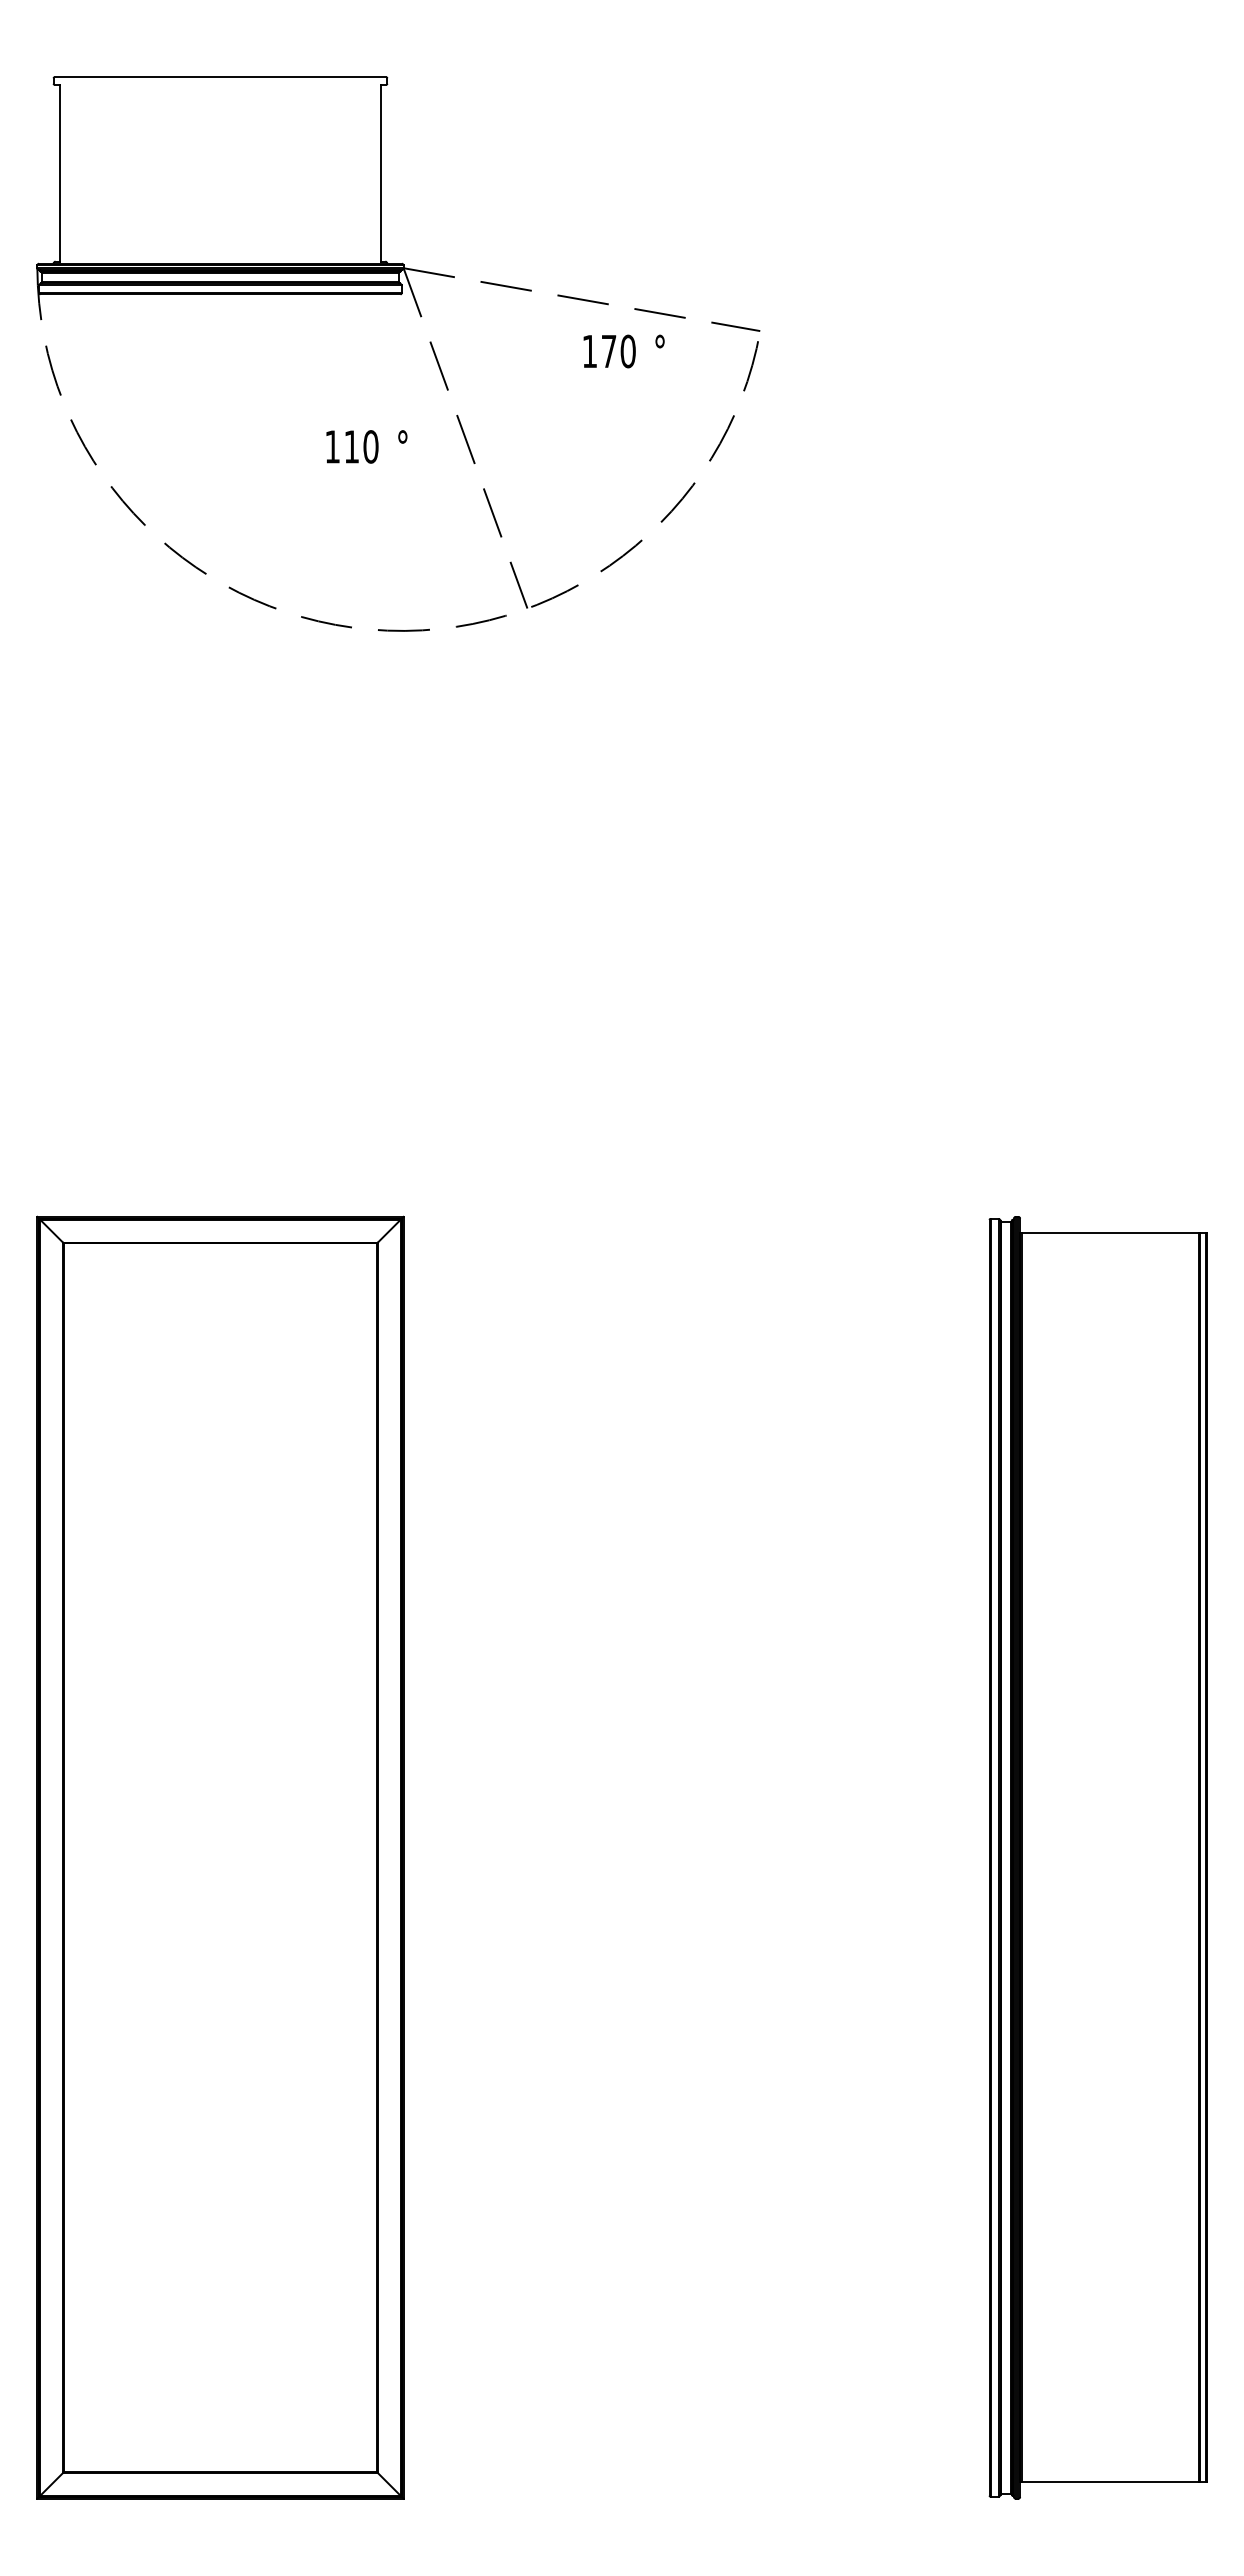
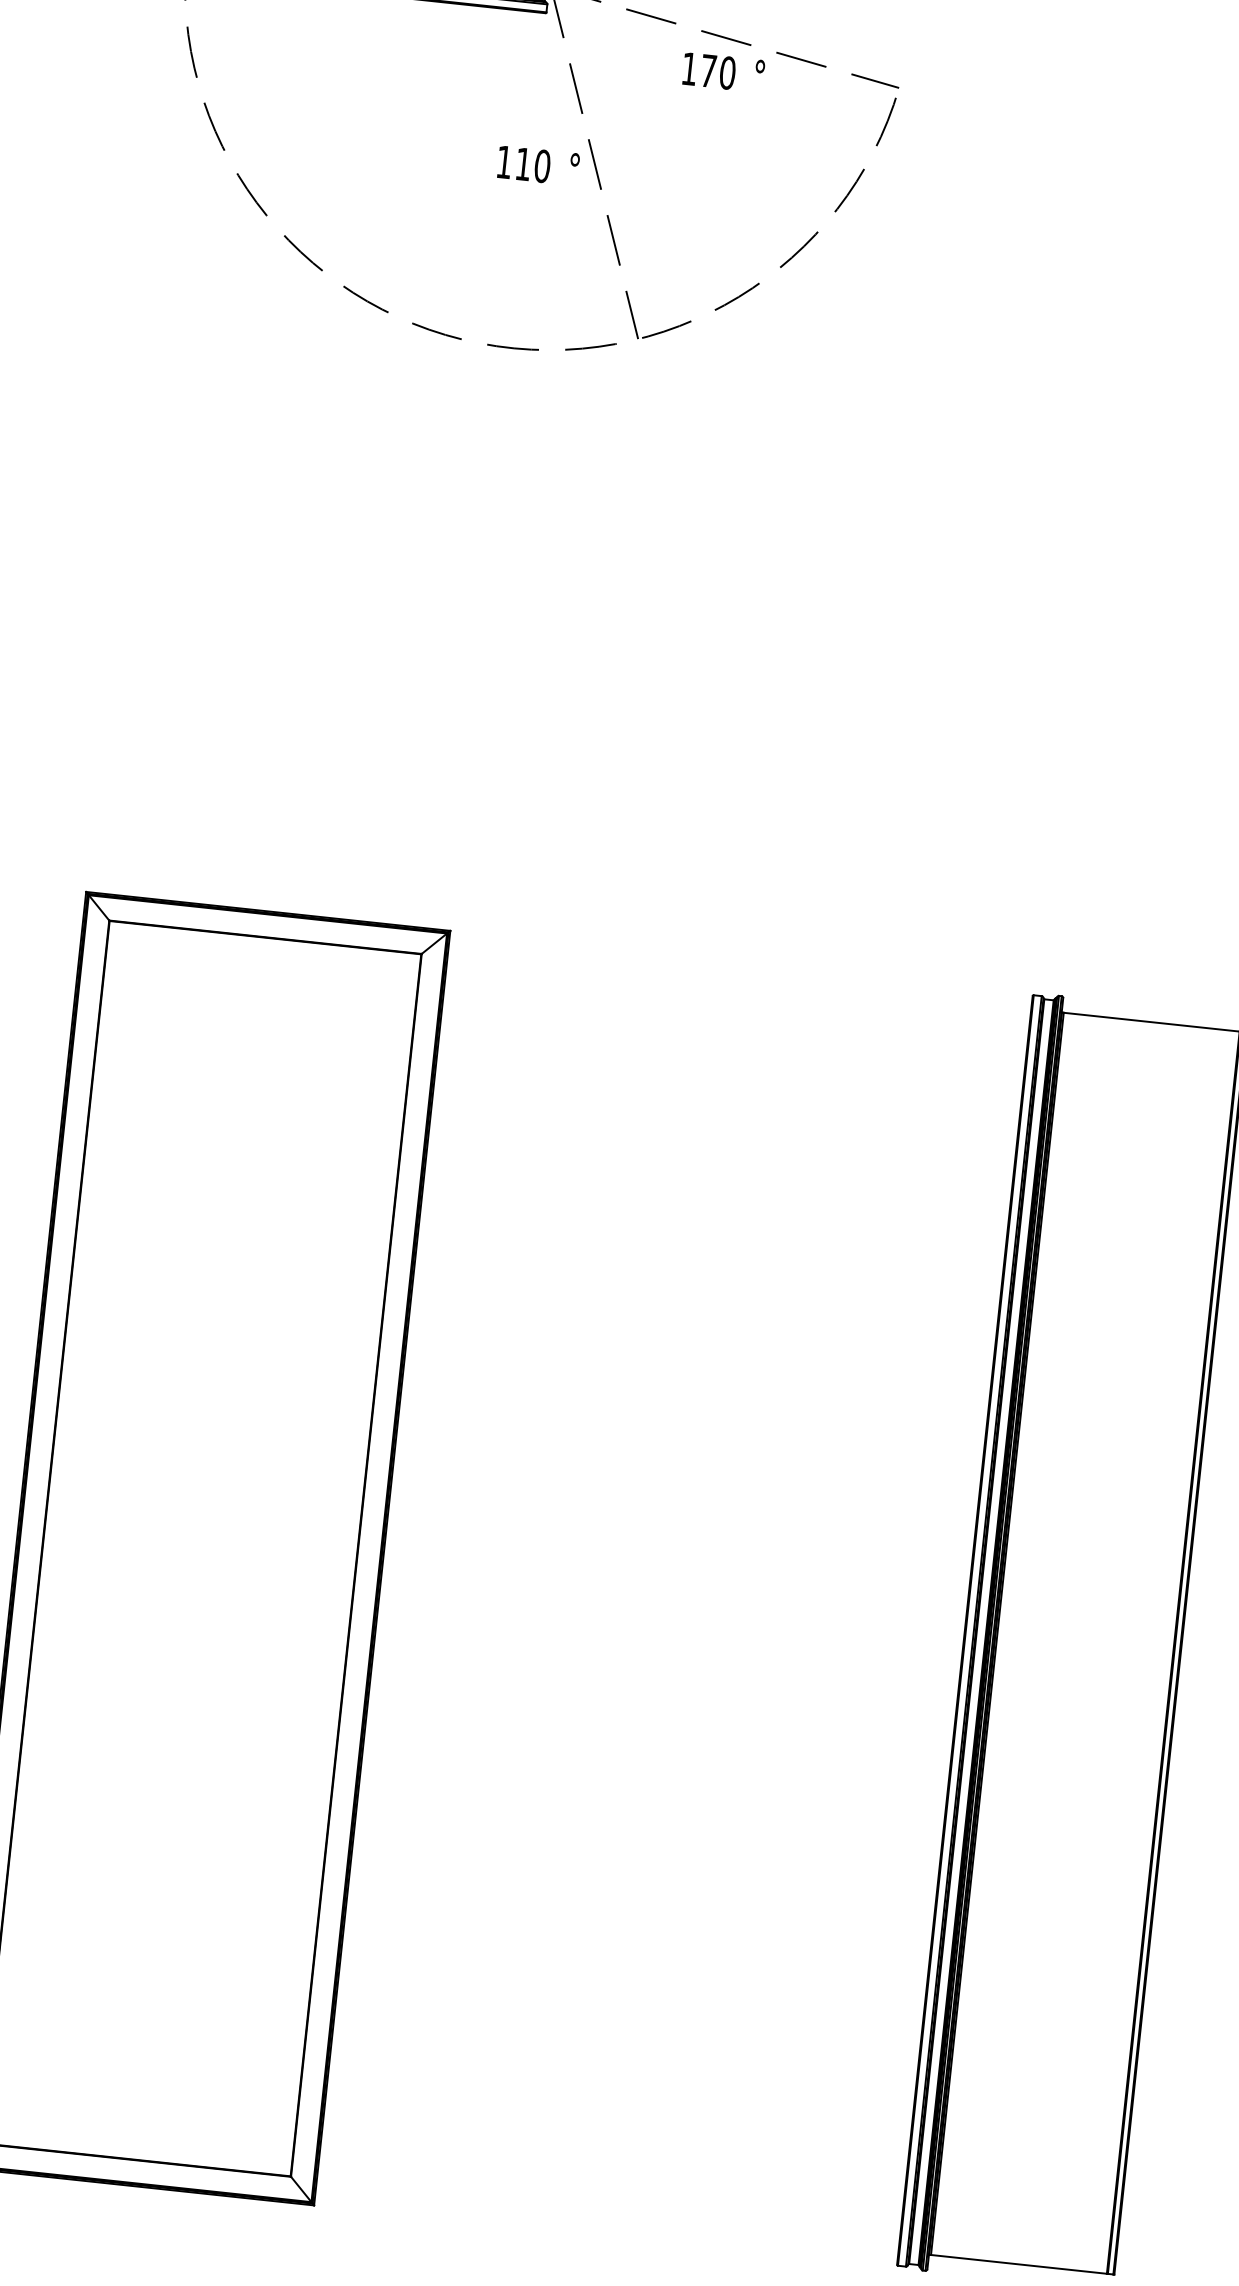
text: (623, 351) -> (723, 72), moved
text: (366, 446) -> (538, 165), moved

